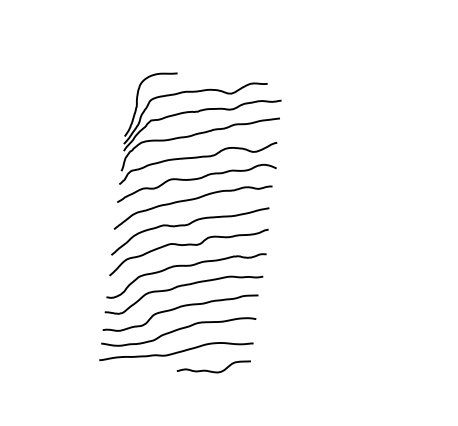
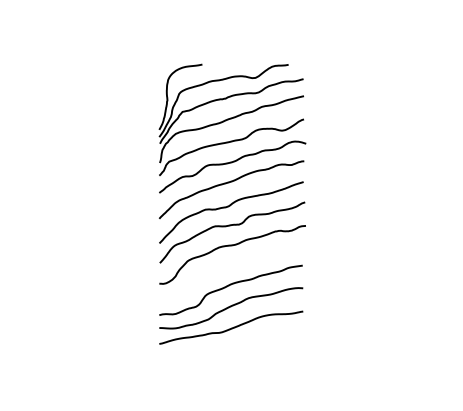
curve: (183, 286) -> (230, 265), removed
curve: (211, 370) -> (266, 341), removed

